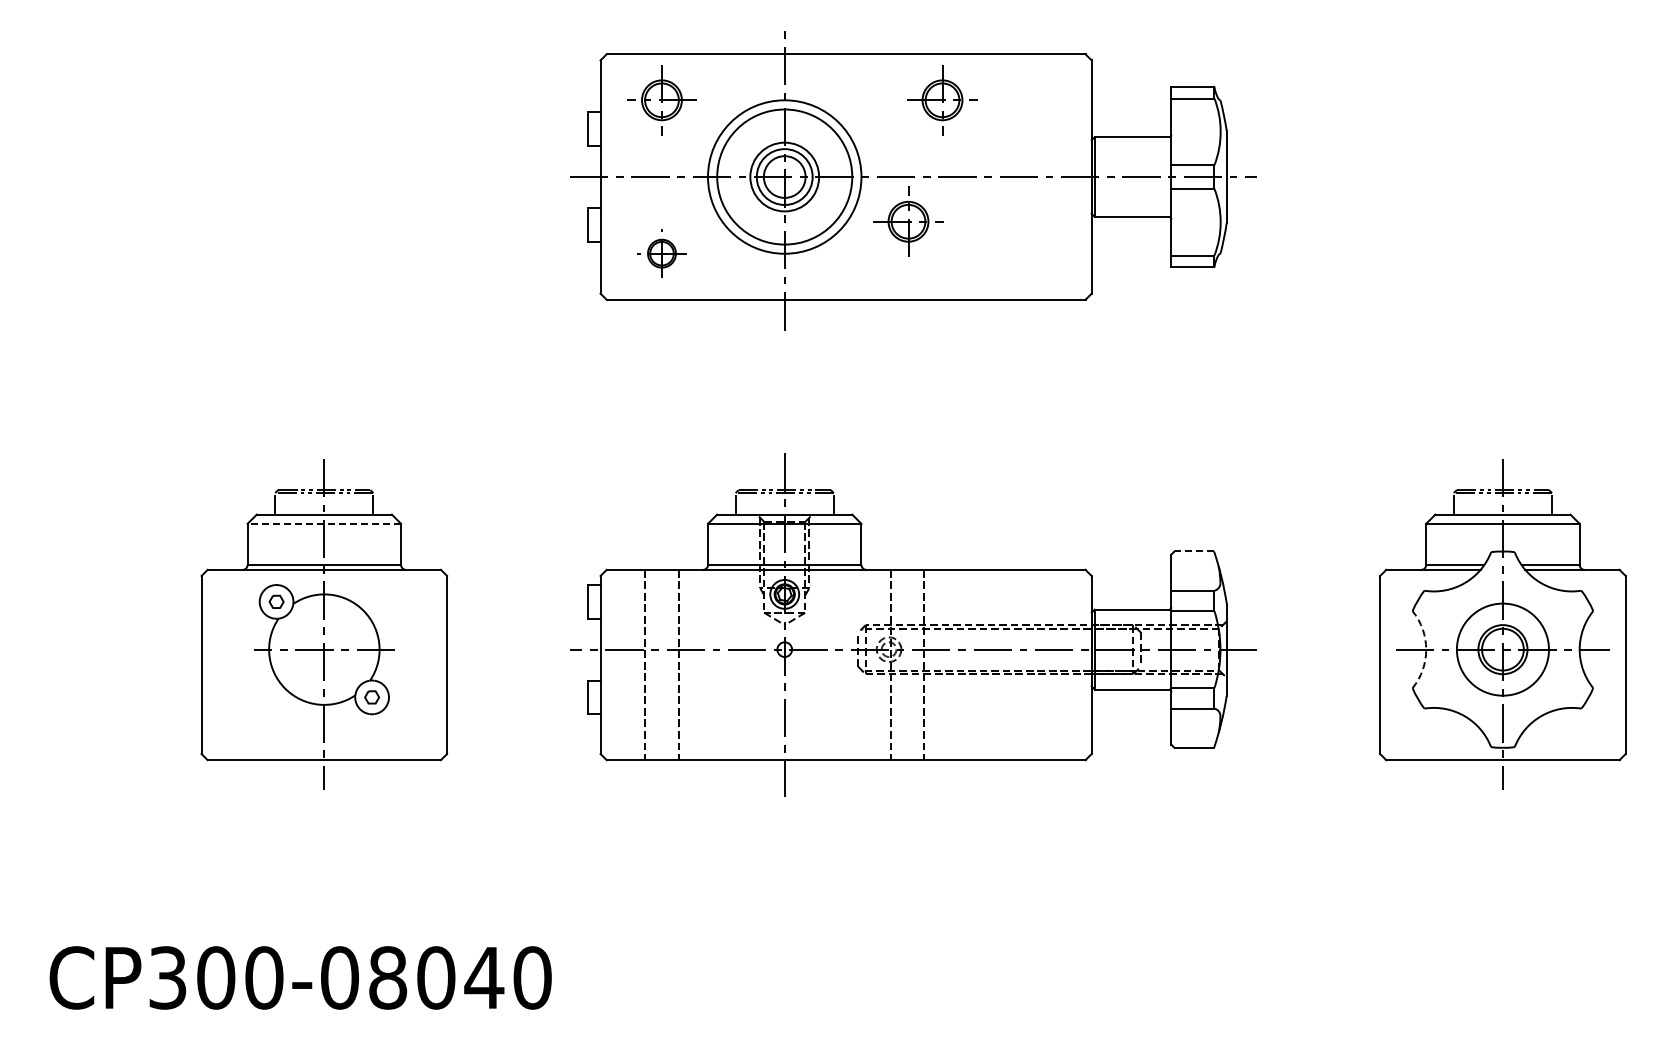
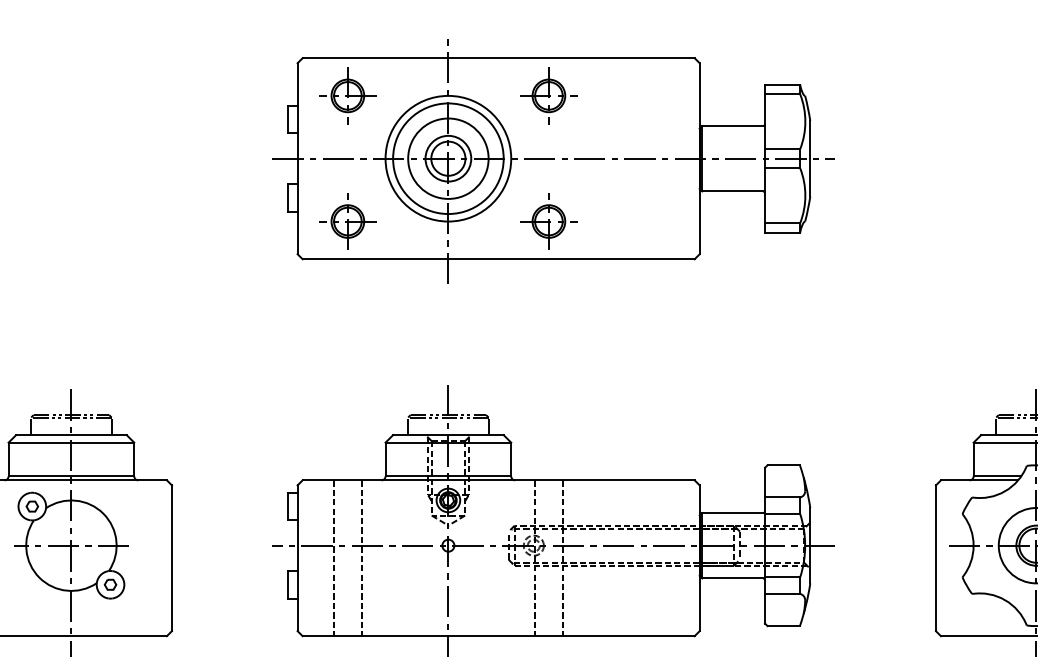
part: (942, 100) -> (548, 96), moved
circle: (784, 176) -> (448, 158), size x1.43
part: (908, 221) -> (548, 221), moved
part: (661, 253) -> (347, 221), size x1.43
line: (324, 523) -> (71, 442), dashed -> solid
line: (1194, 551) -> (783, 465), dashed -> solid
arc: (1426, 649) -> (973, 545), dashed -> solid

